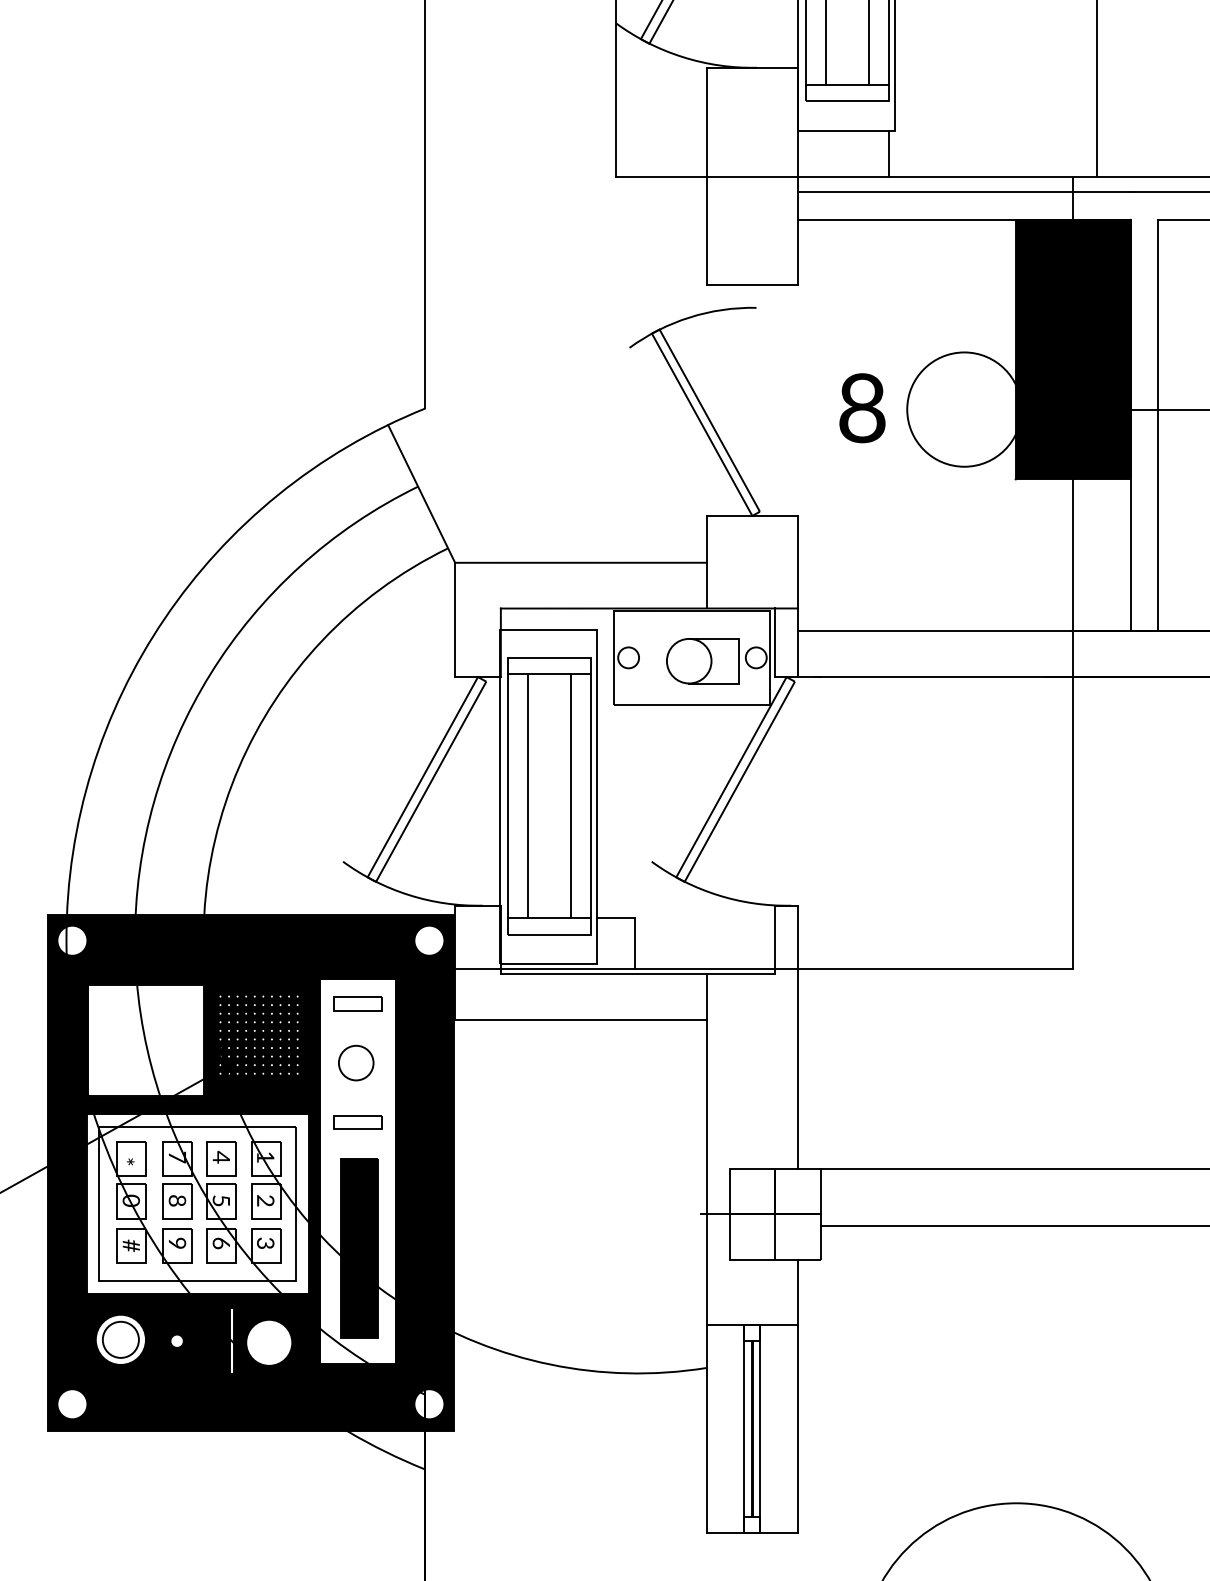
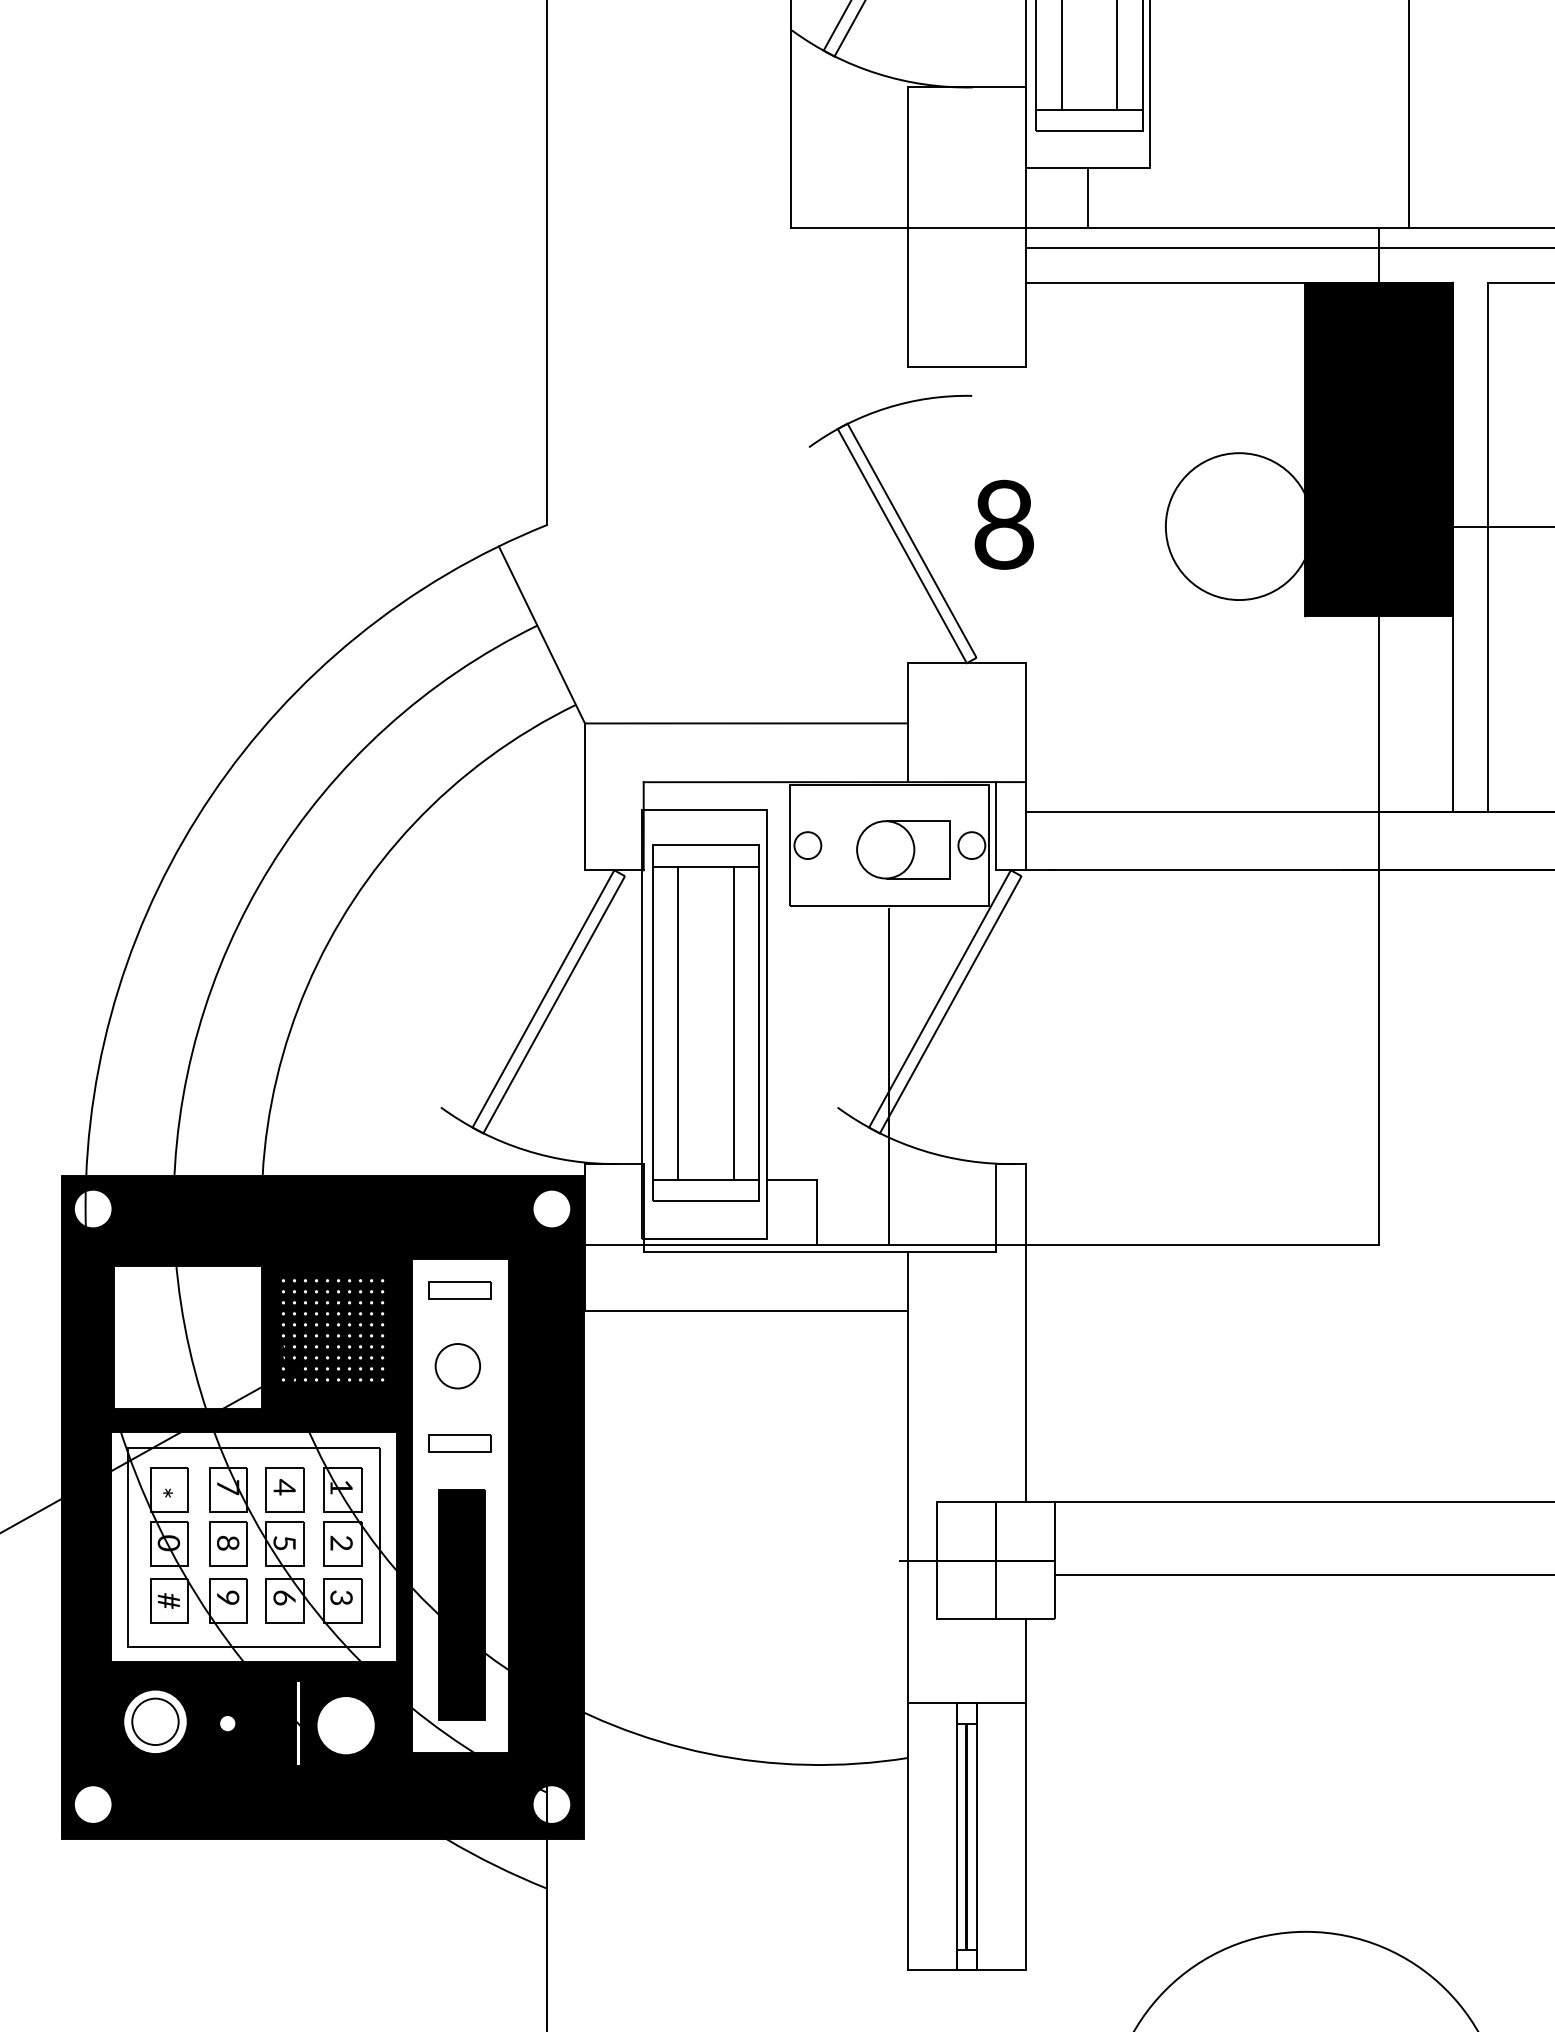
line: (889, 154) -> (1088, 198), moved
text: (861, 407) -> (1003, 524), moved
line: (692, 837) -> (889, 1076), added

